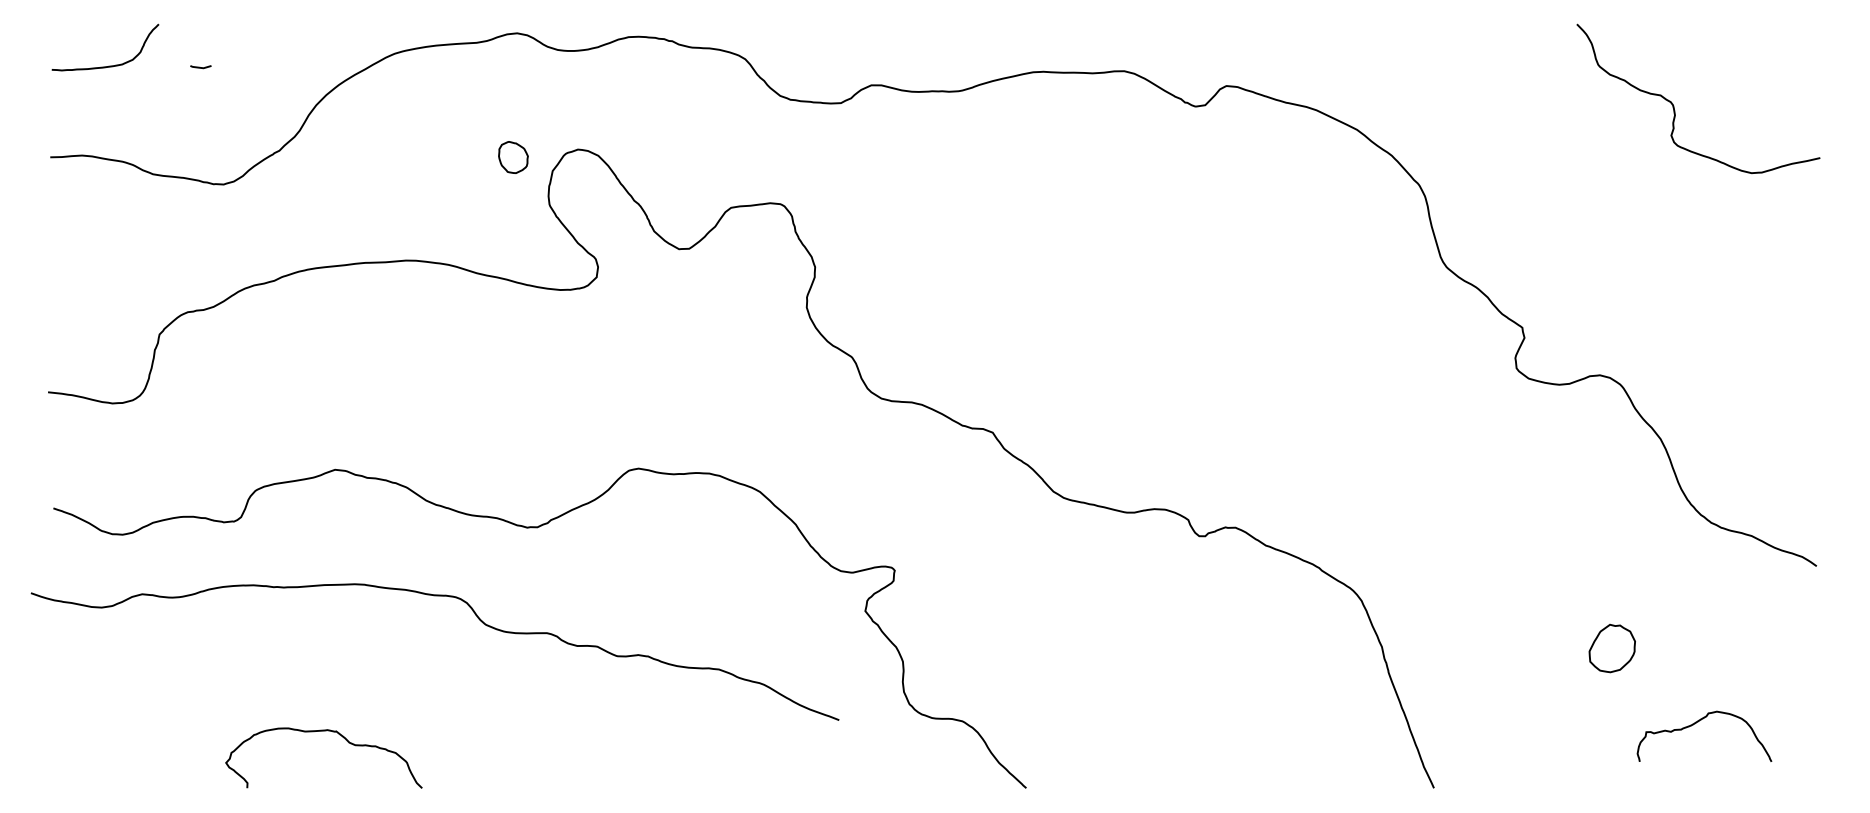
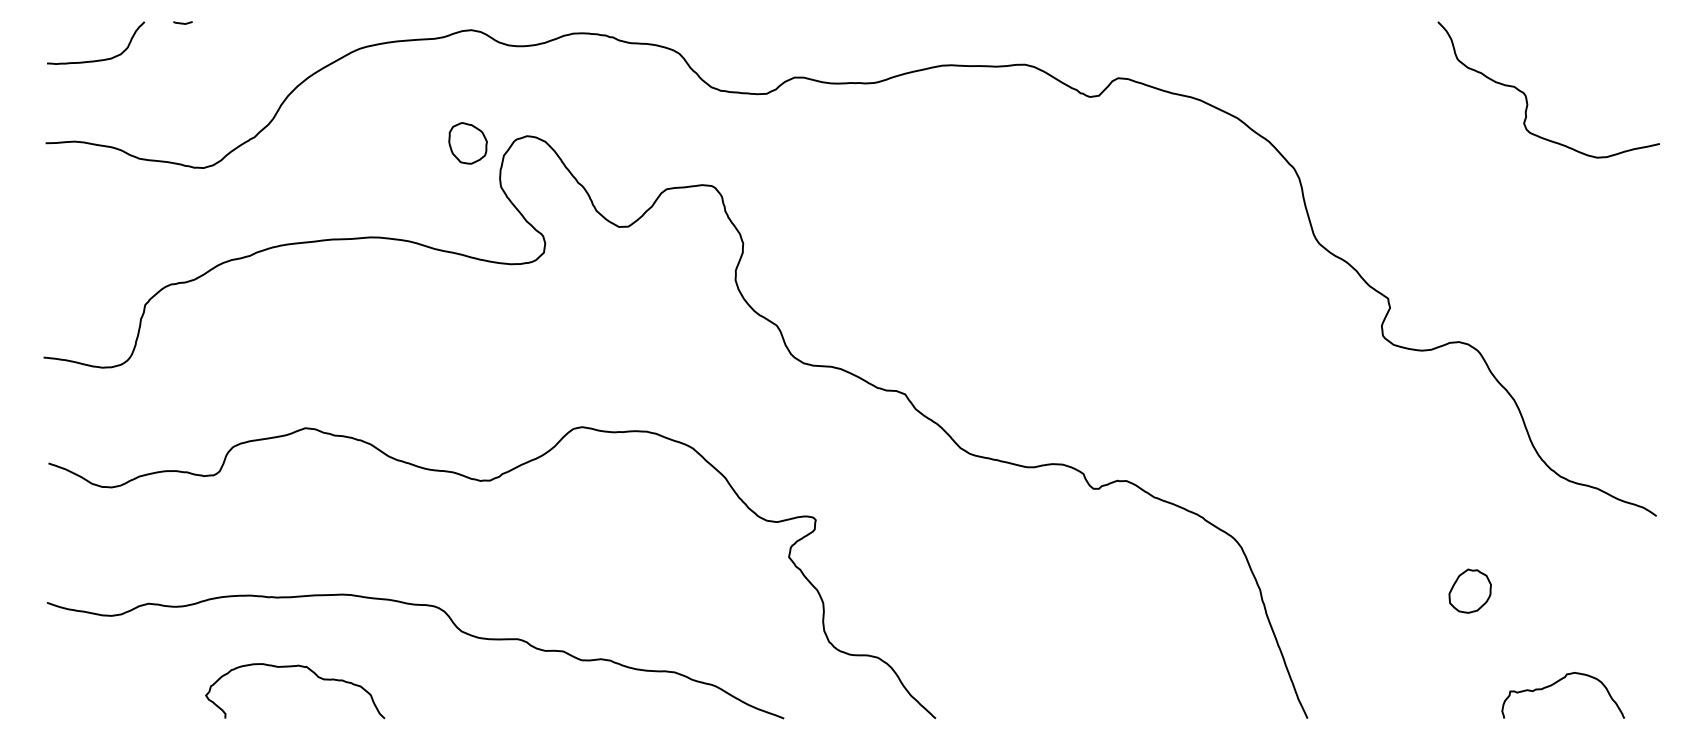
line: (200, 66) -> (182, 22), moved
part: (512, 157) -> (467, 143), size x1.43
curve: (478, 620) -> (455, 627), moved
curve: (1697, 723) -> (1556, 683), moved

